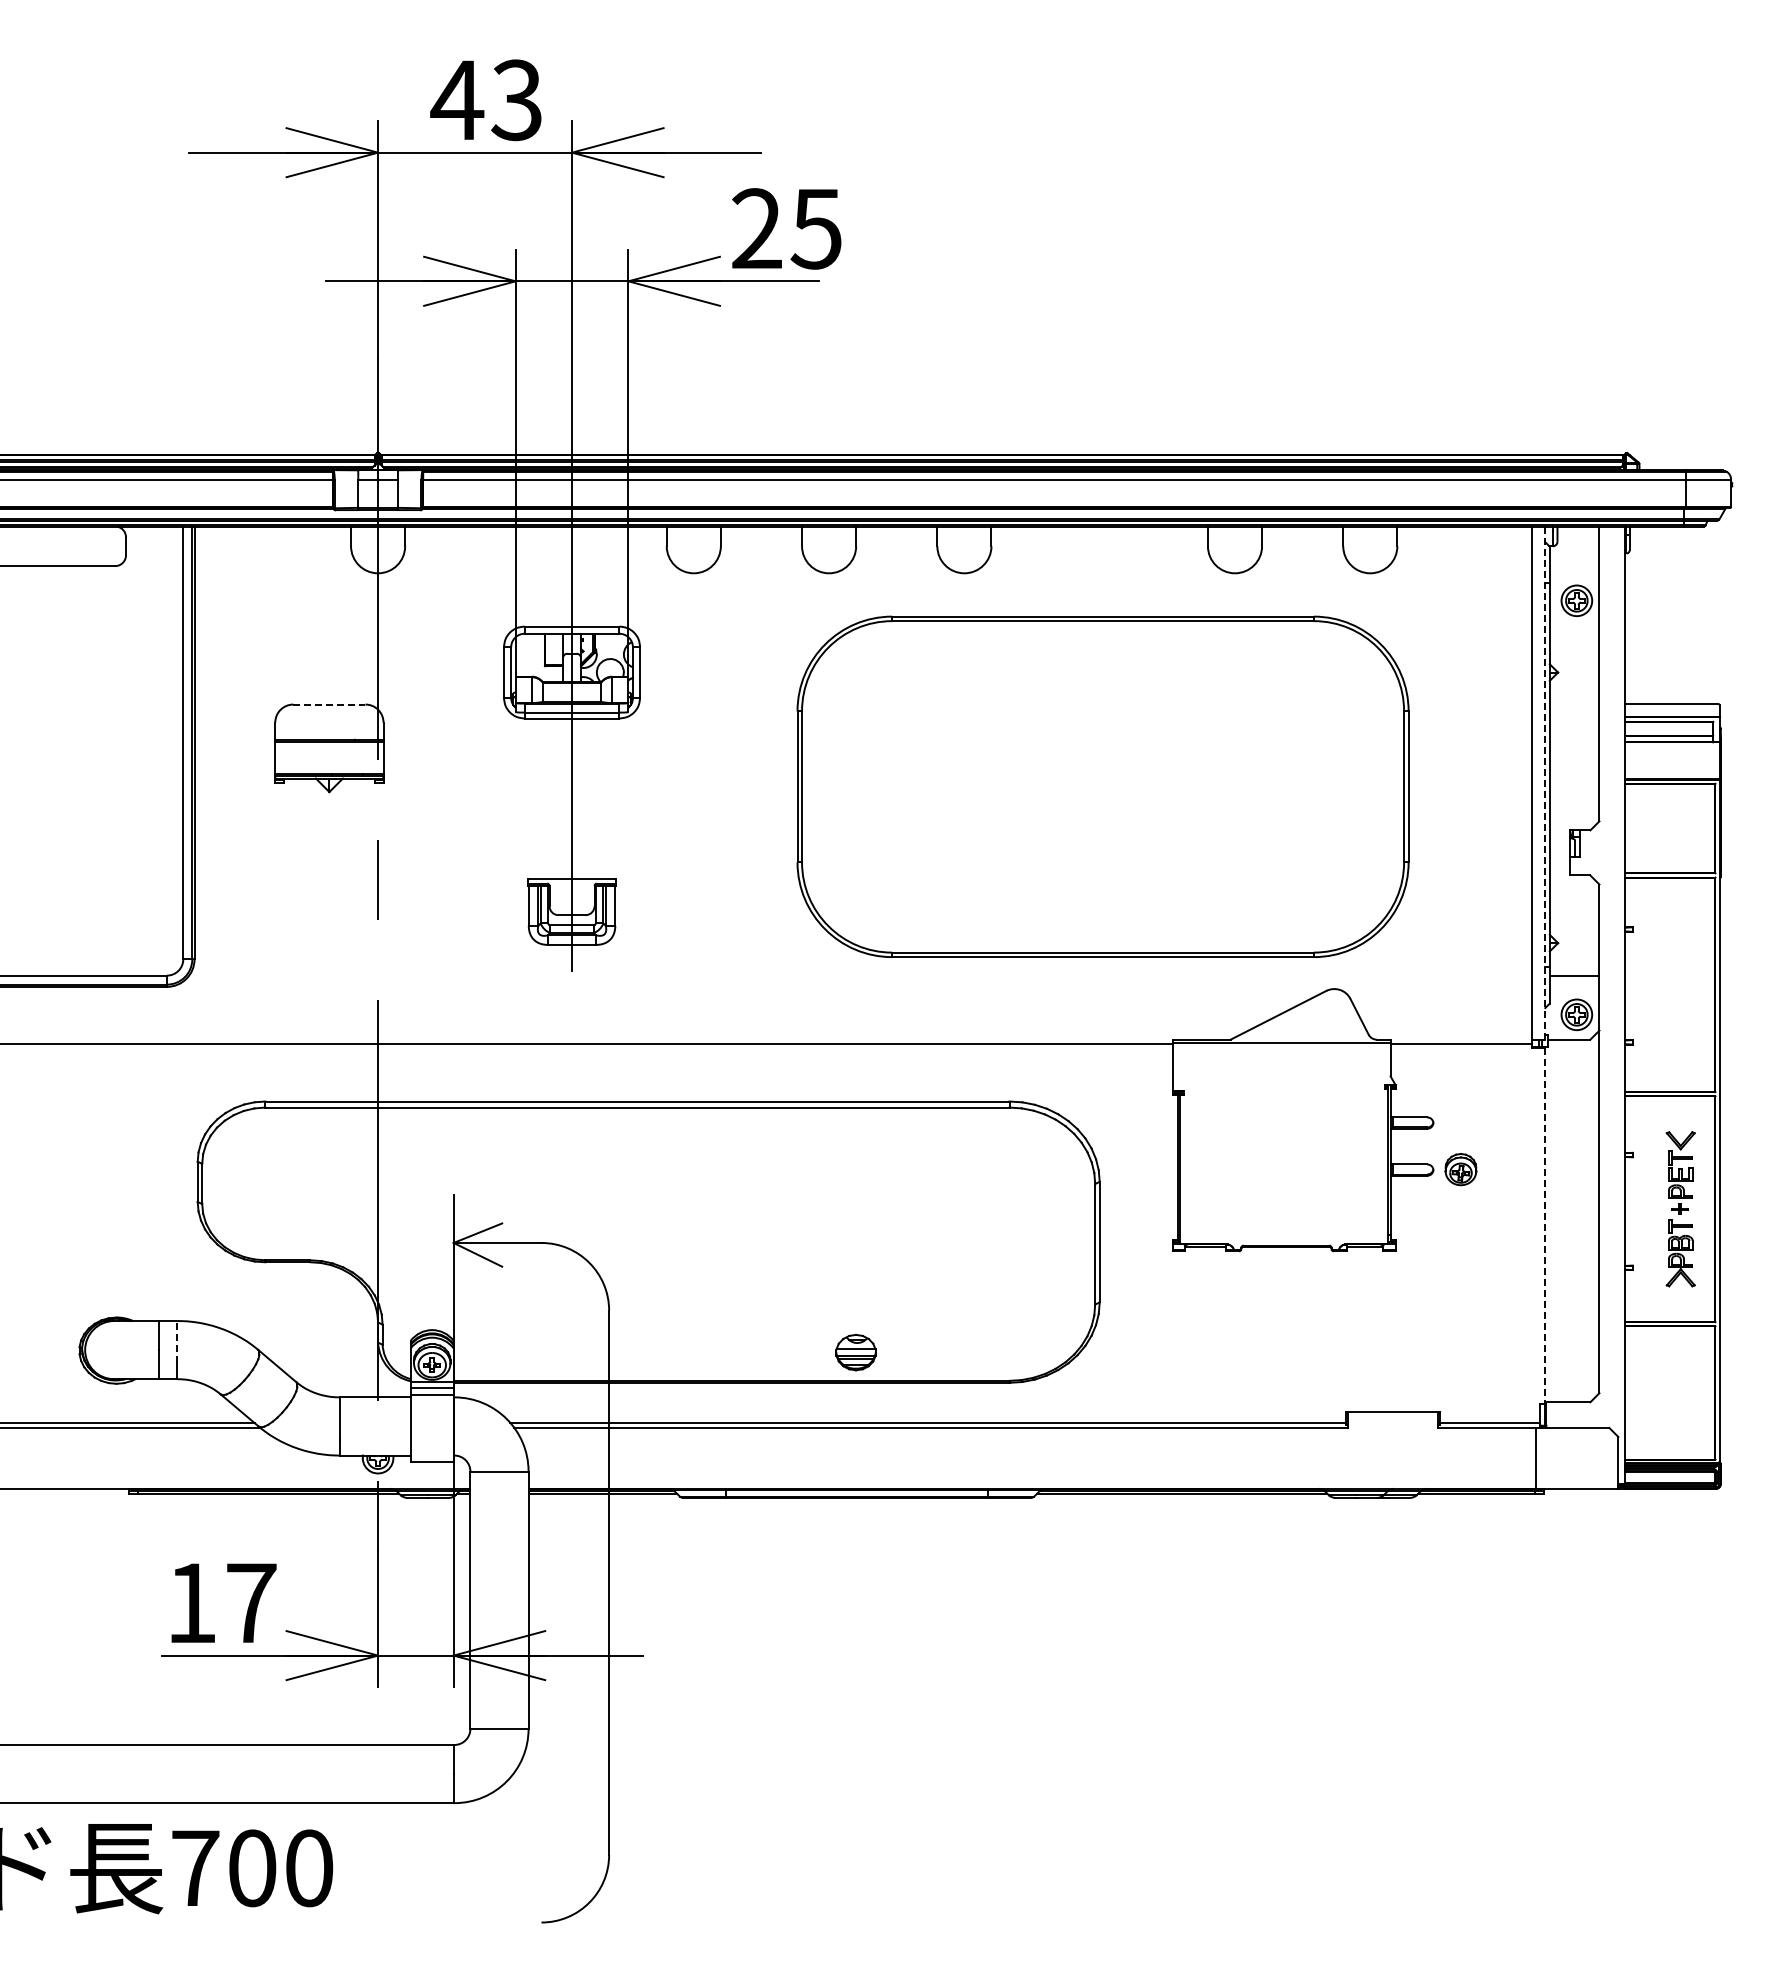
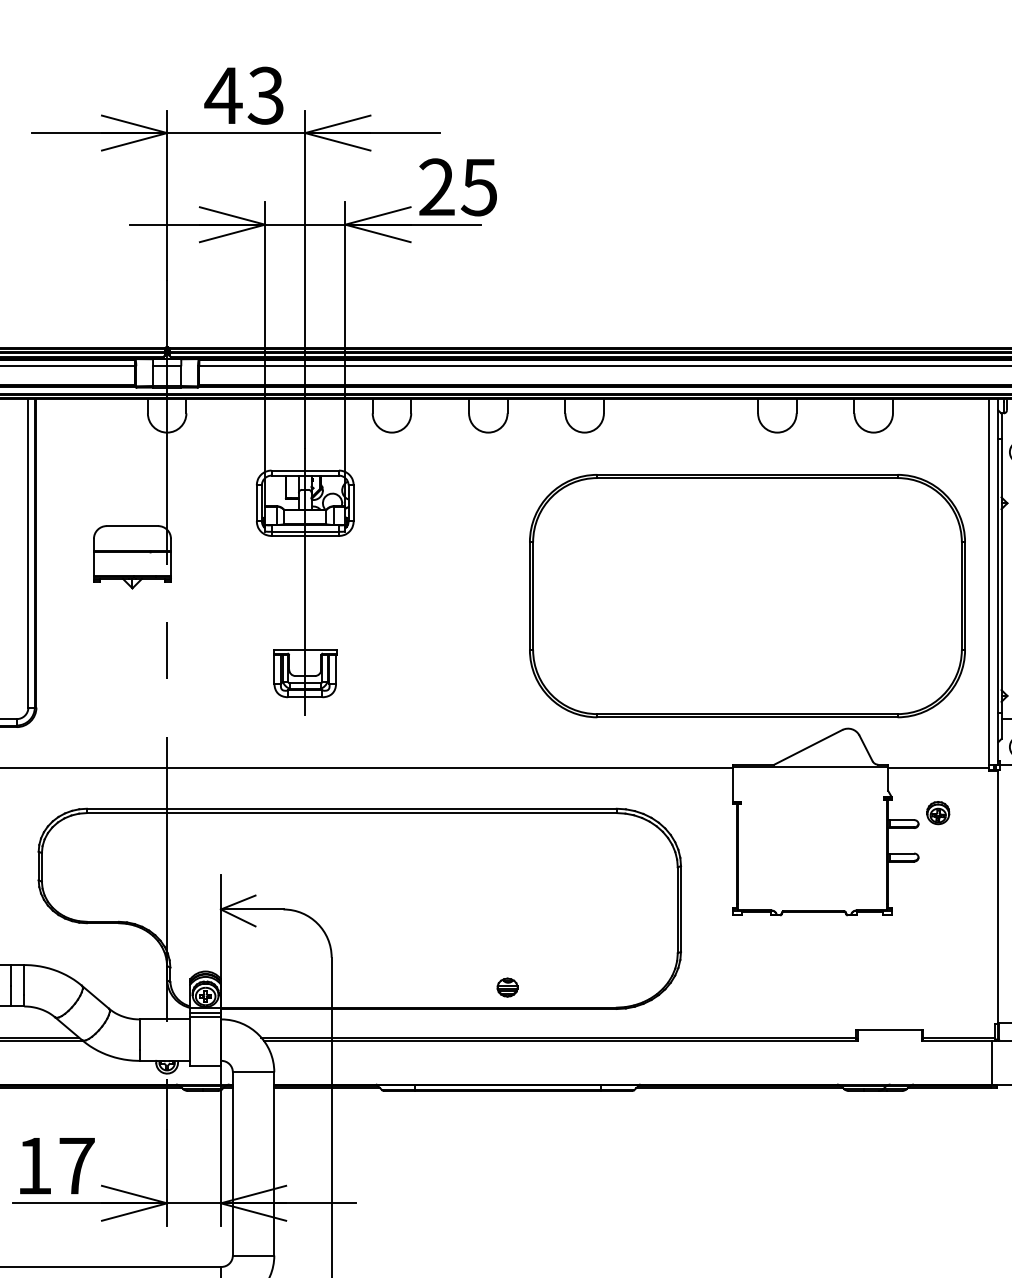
line: (329, 704) -> (132, 526), dashed -> solid
line: (1545, 783) -> (998, 582), dashed -> solid
part: (1102, 786) -> (747, 595), moved
part: (1460, 1169) -> (937, 813), moved
line: (1545, 1226) -> (998, 897), dashed -> solid
line: (177, 1341) -> (24, 979), dashed -> solid
part: (856, 1352) -> (507, 987), size x0.71

